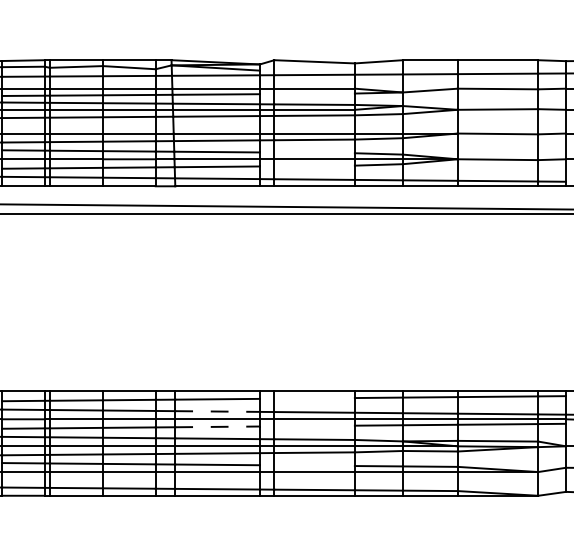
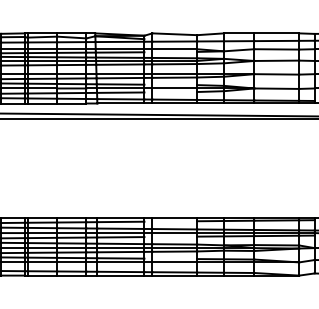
line: (216, 411) -> (120, 228), dashed -> solid
line: (216, 427) -> (120, 237), dashed -> solid

